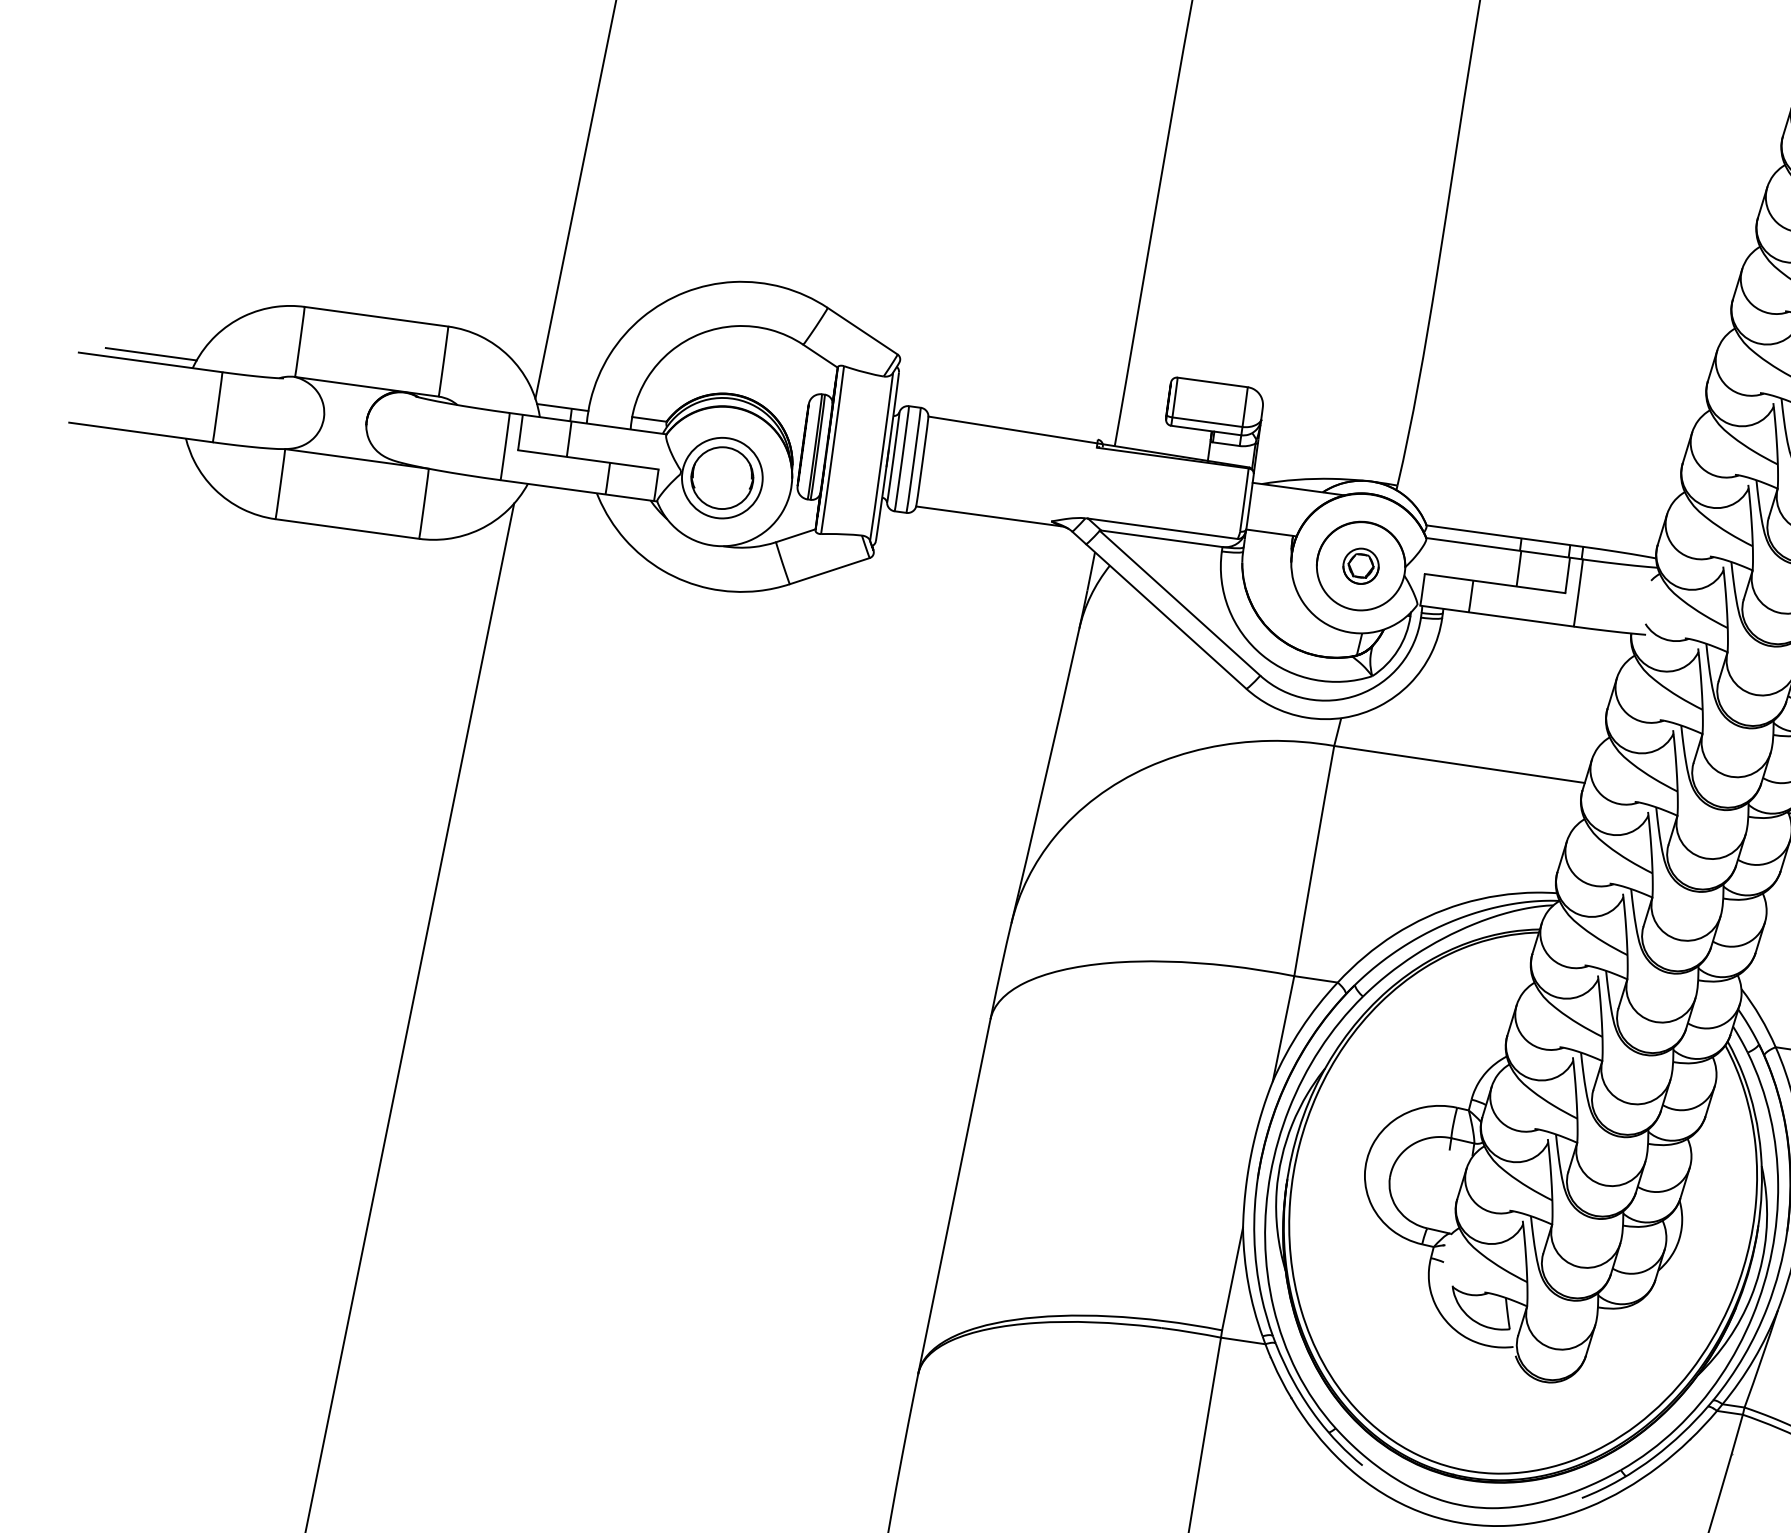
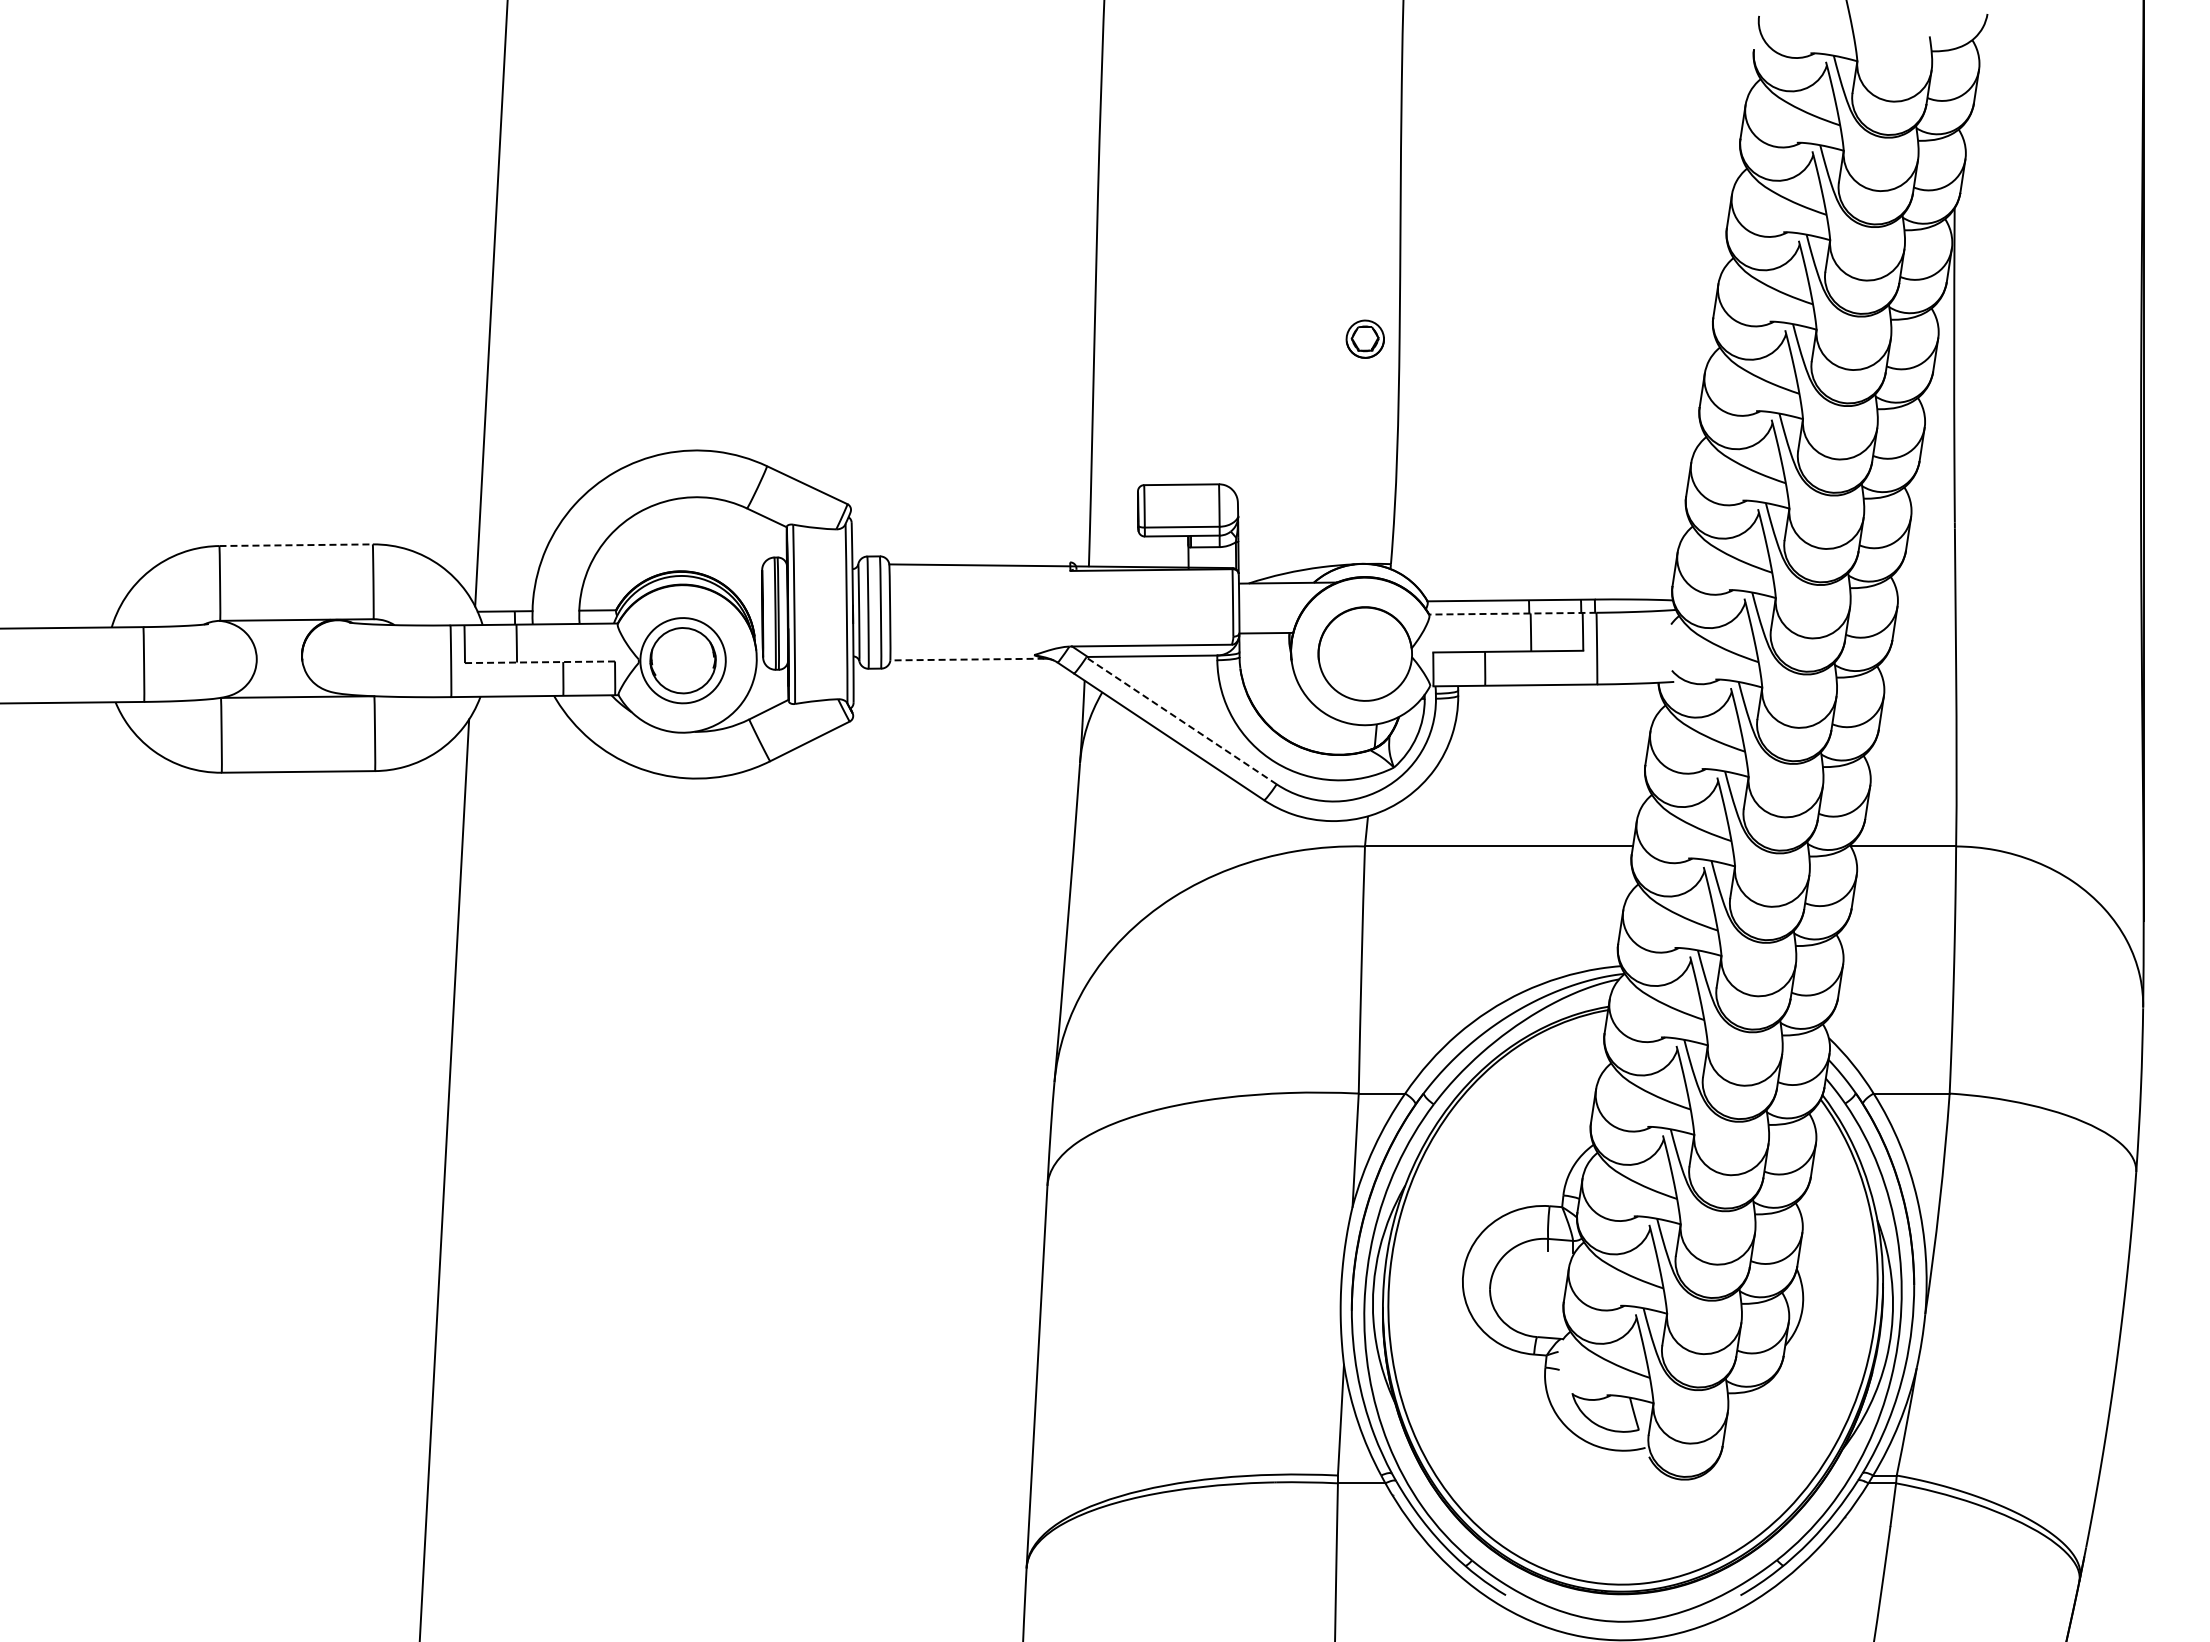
line: (376, 317) -> (296, 545), solid -> dashed
line: (150, 353) -> (65, 618), removed
line: (587, 459) -> (539, 662), solid -> dashed
line: (987, 516) -> (966, 659), solid -> dashed
line: (1504, 548) -> (1512, 613), solid -> dashed
part: (1360, 565) -> (1364, 338), moved
line: (1180, 602) -> (1181, 720), solid -> dashed

